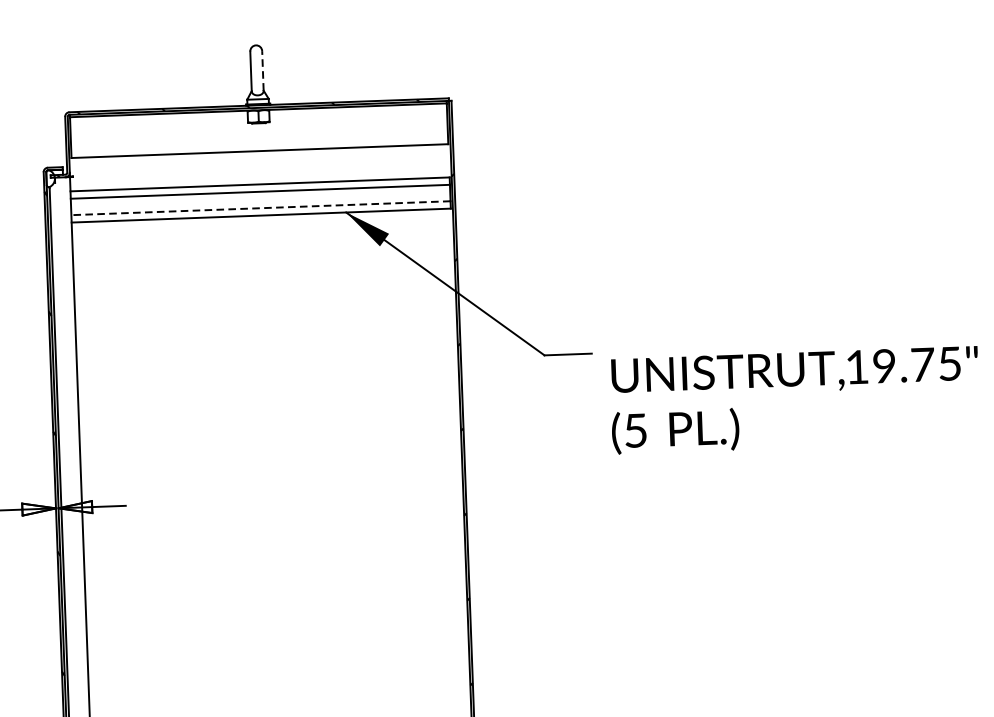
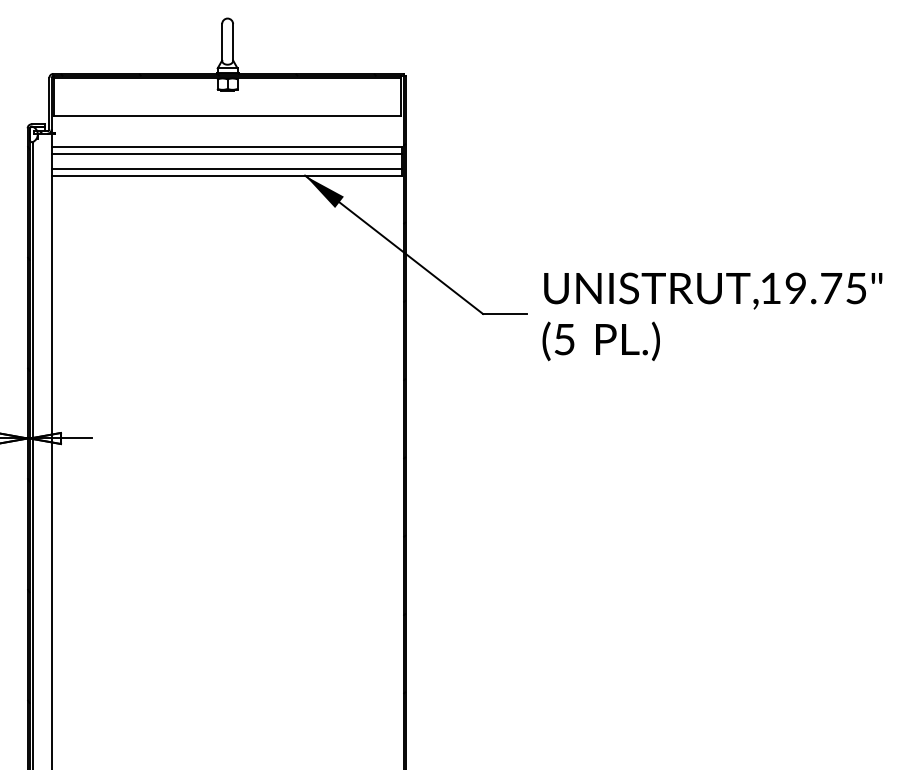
line: (263, 70) -> (233, 41), dashed -> solid
line: (260, 207) -> (226, 168), dashed -> solid
text: (795, 399) -> (712, 316), moved

